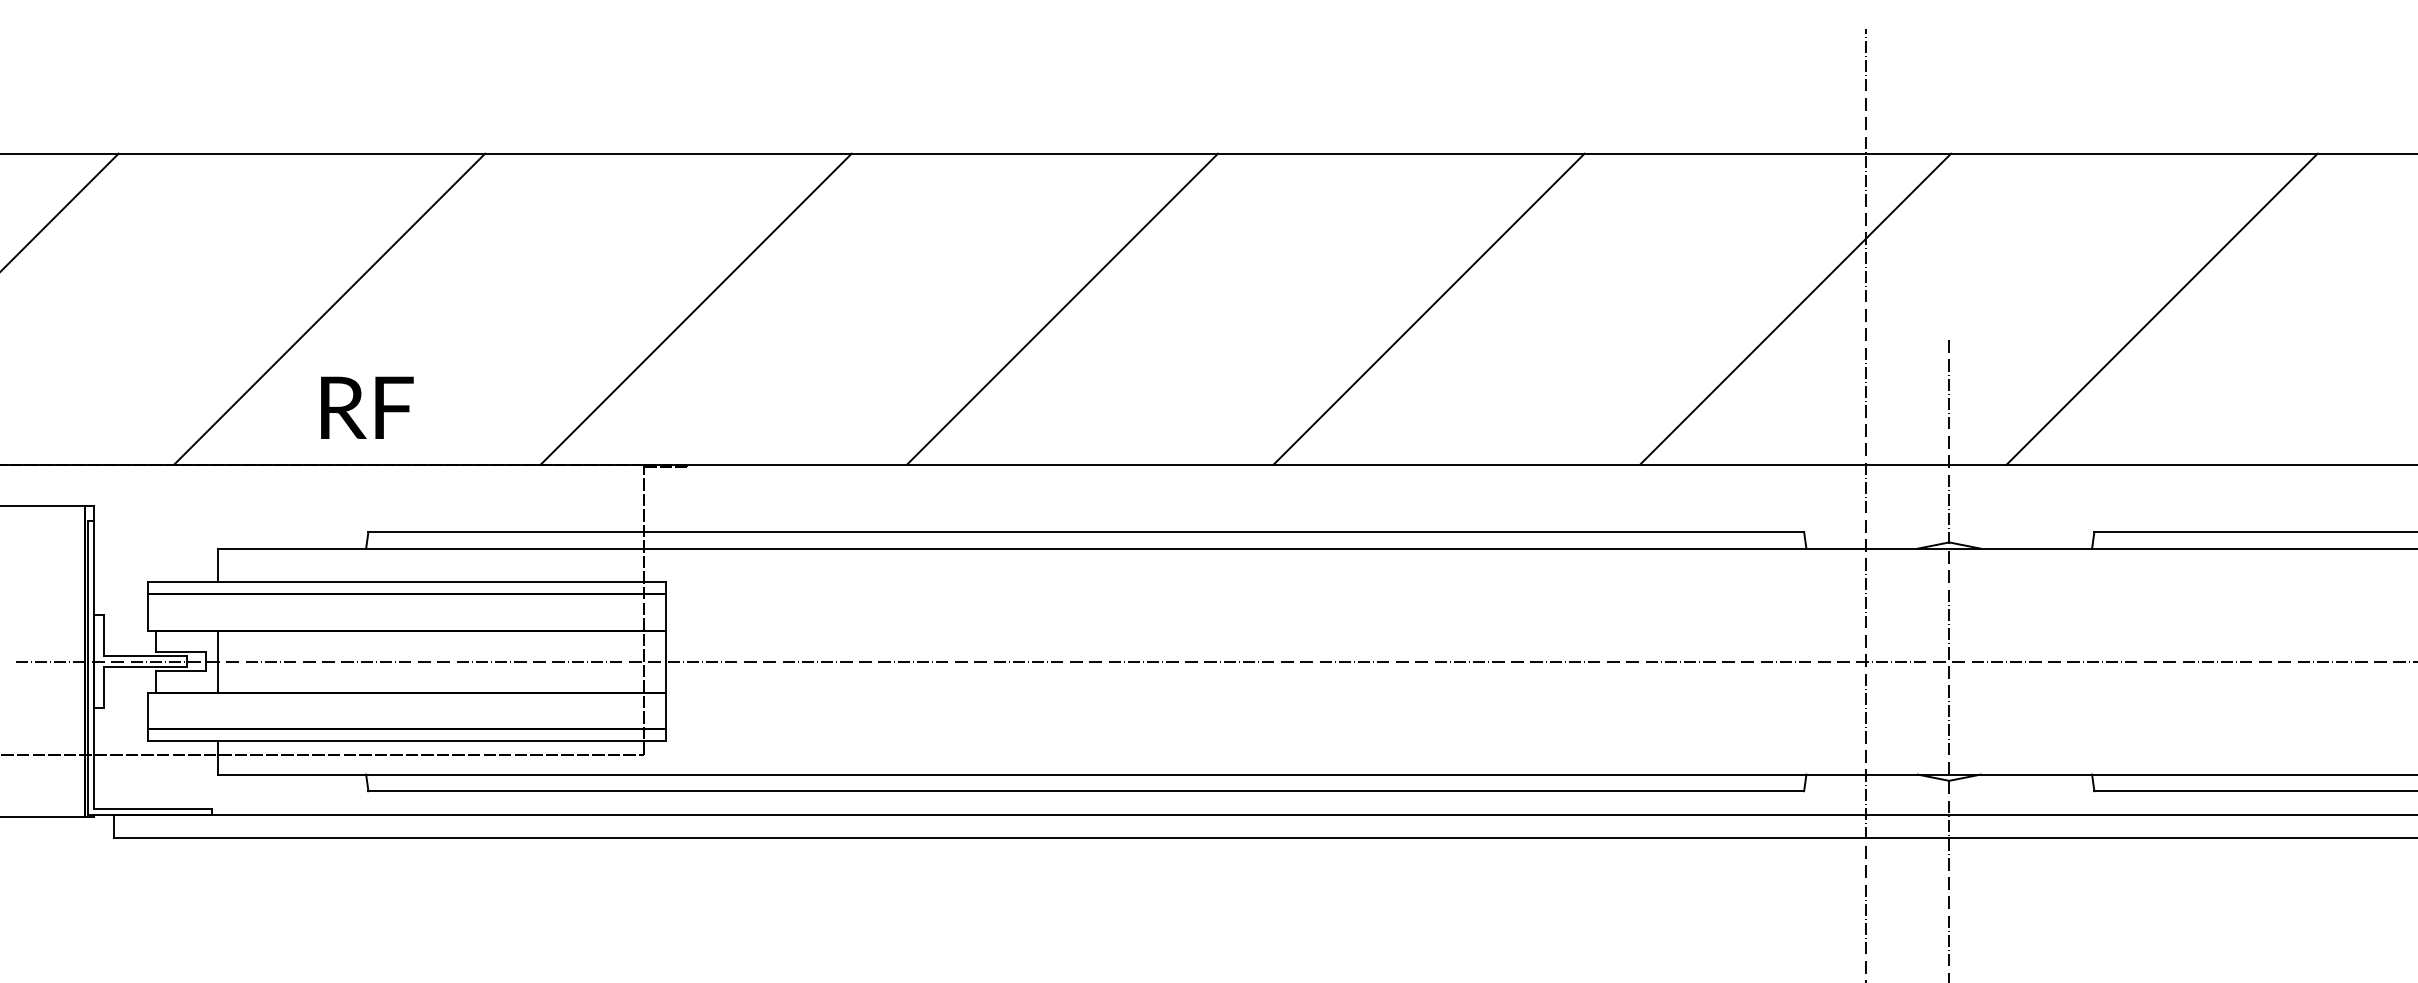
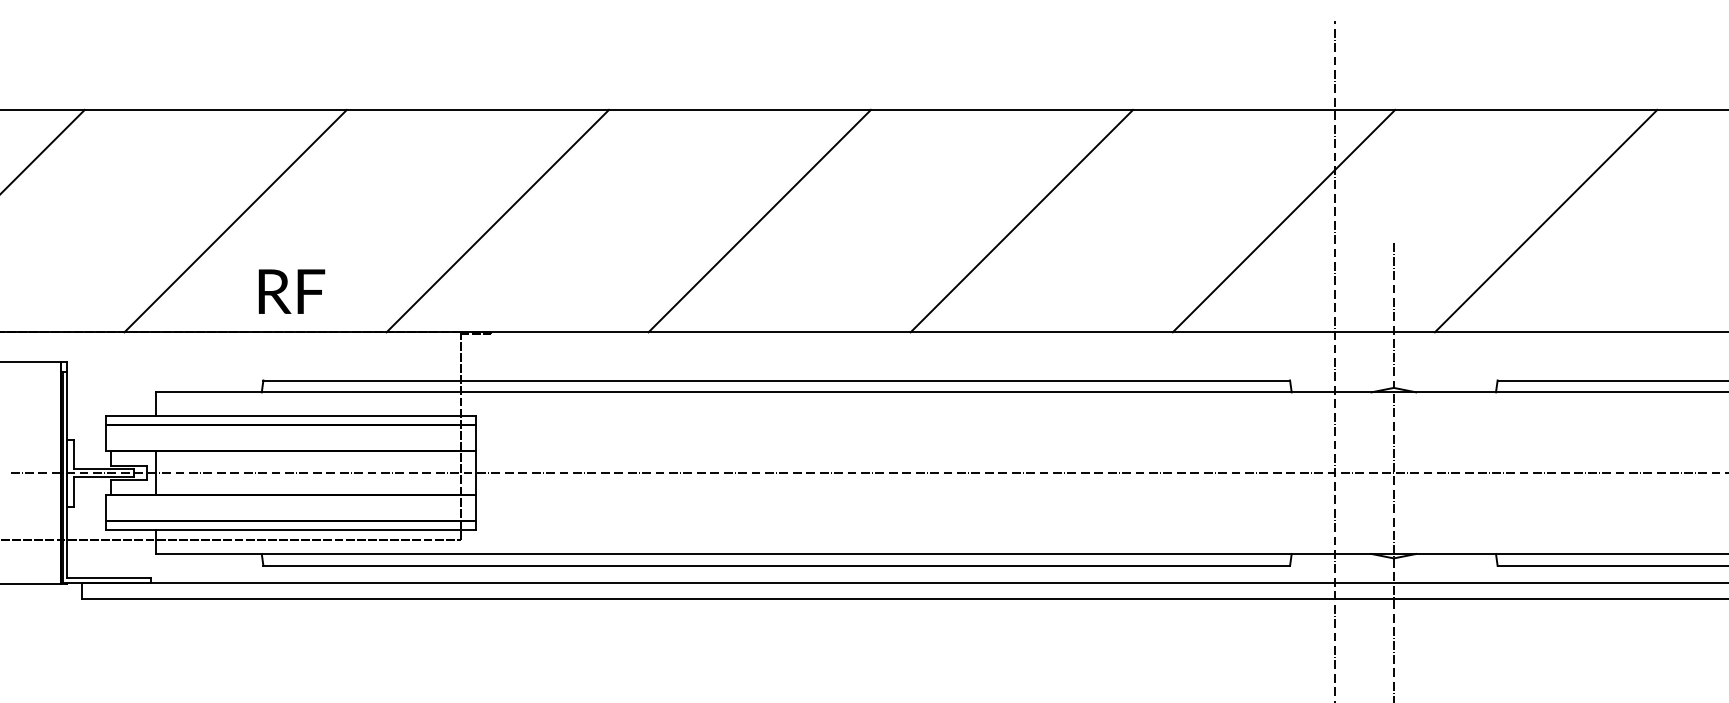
text: (367, 407) -> (292, 291), moved

